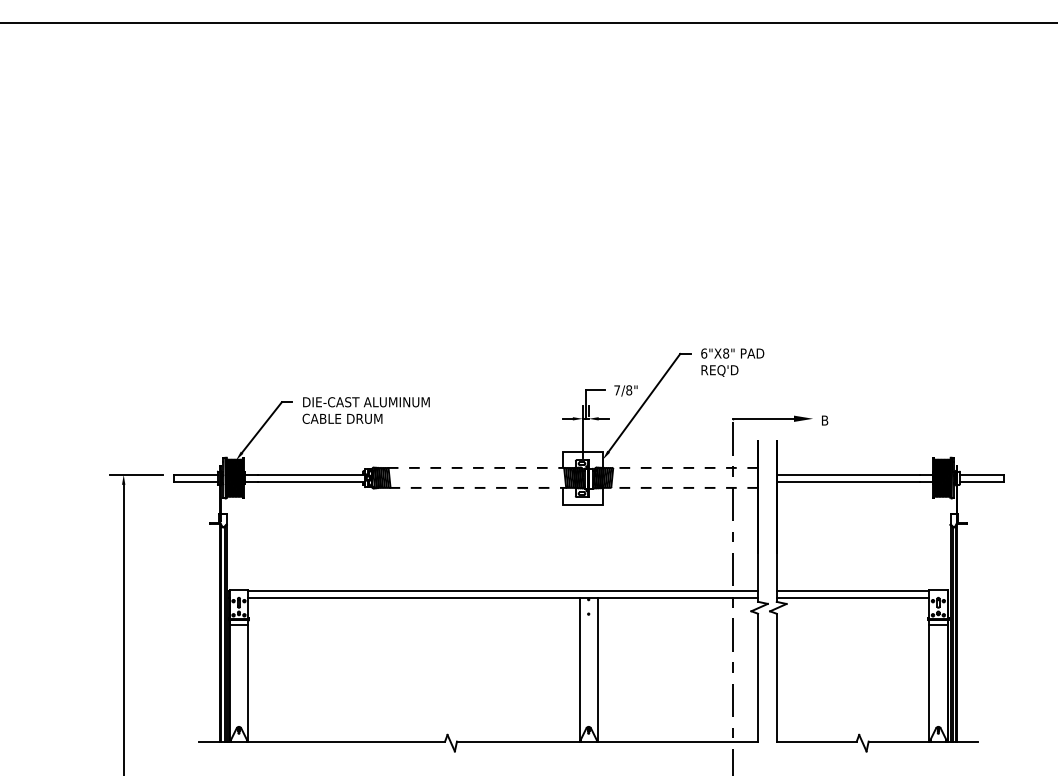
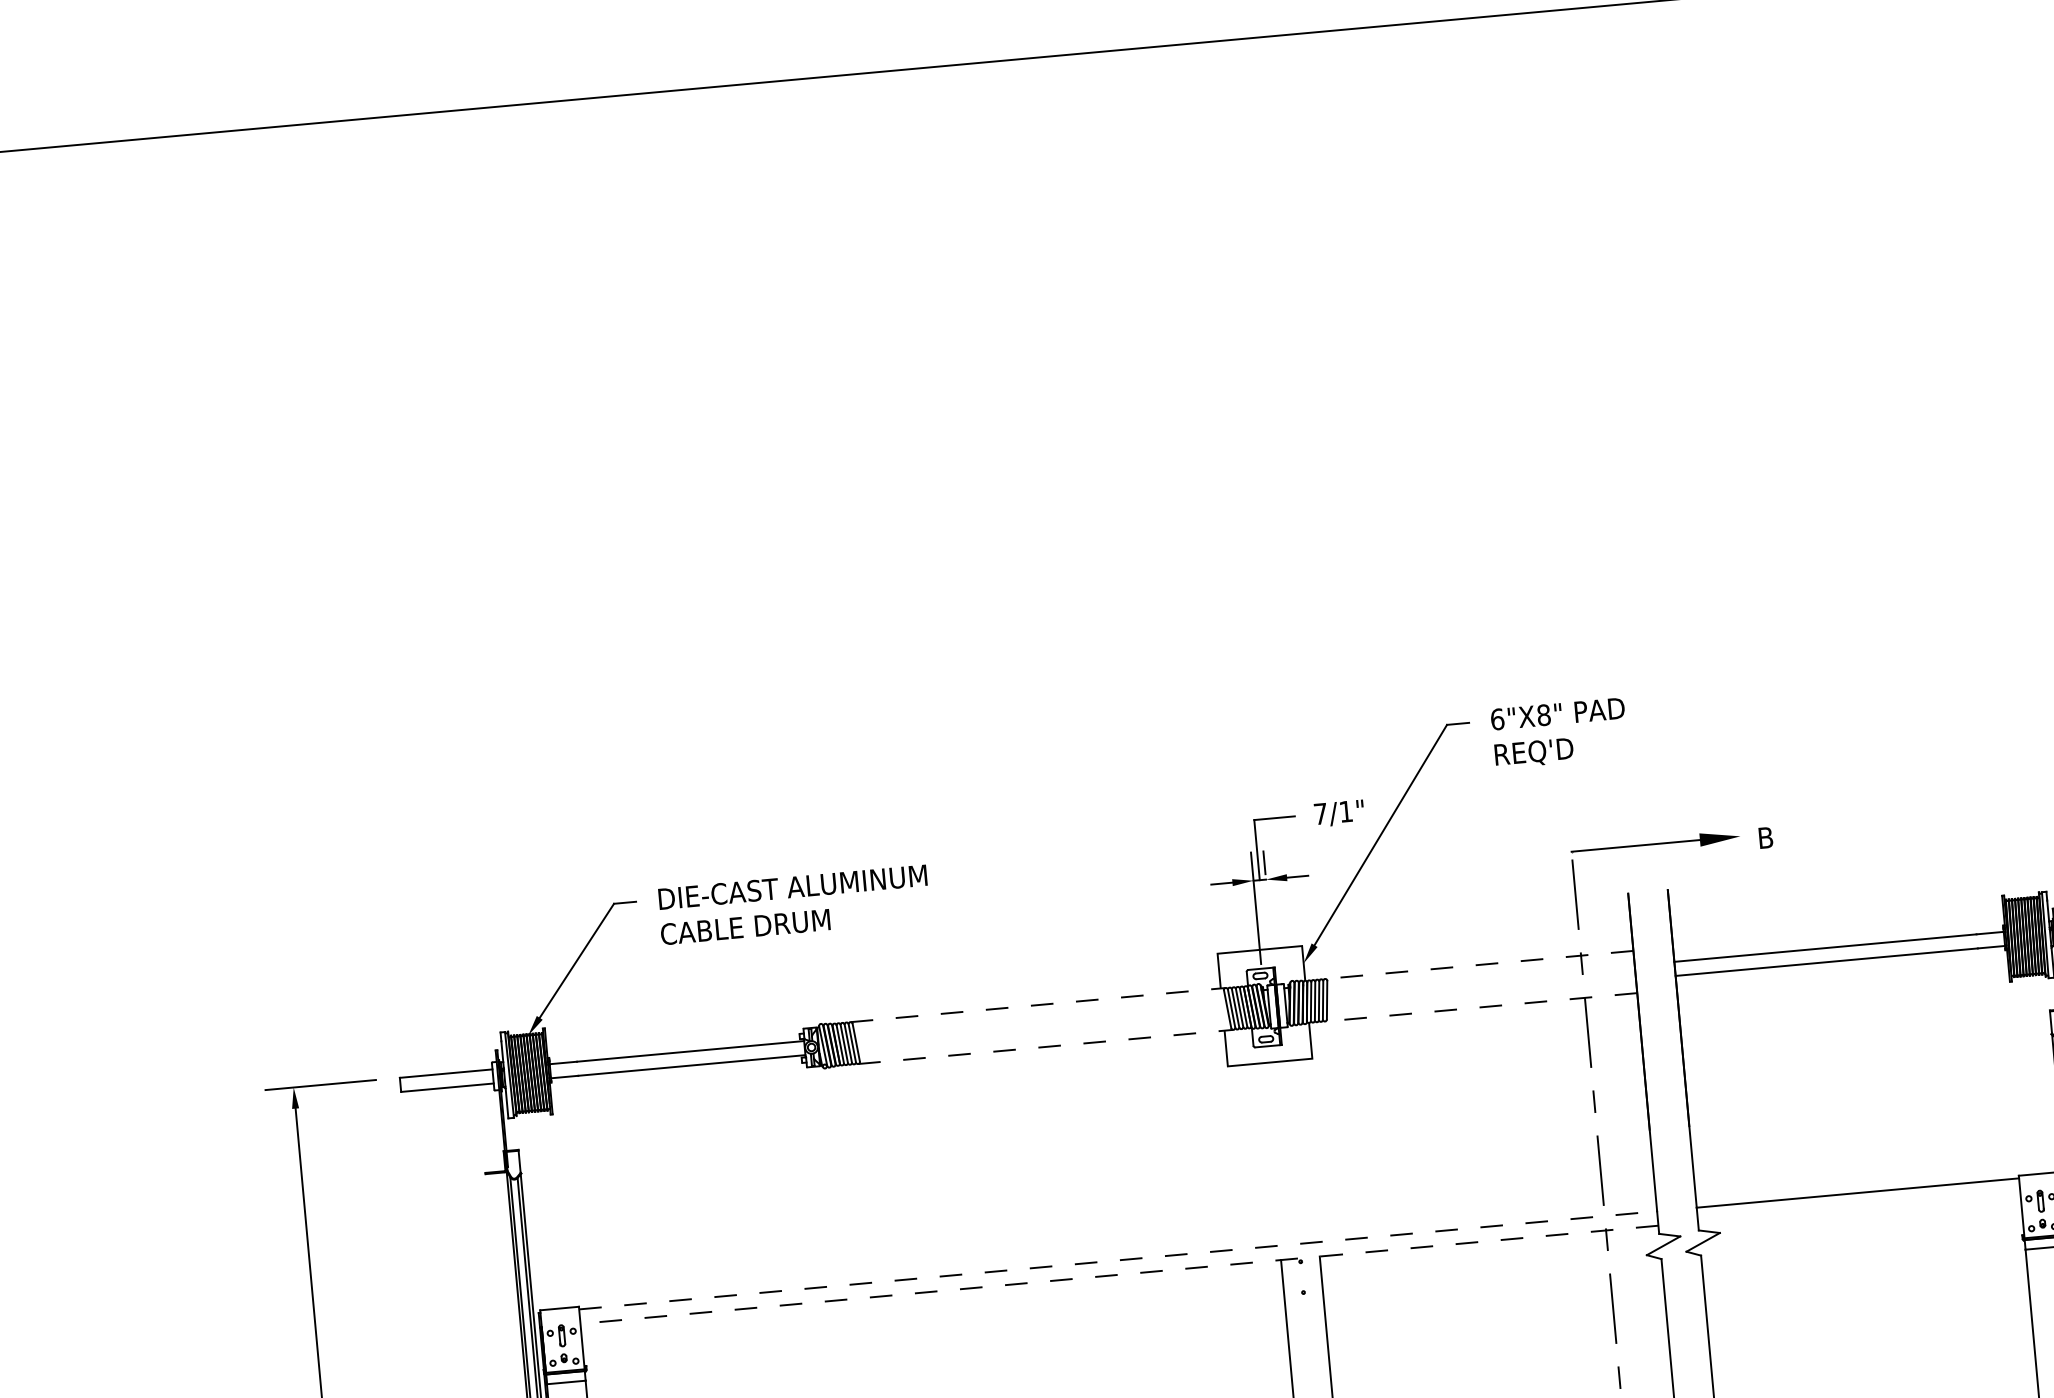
text: (629, 390) -> (1346, 811), 7/8" -> 7/1"
line: (503, 591) -> (1119, 1261), solid -> dashed
line: (503, 597) -> (1120, 1273), solid -> dashed
line: (852, 597) -> (1858, 1206), removed

